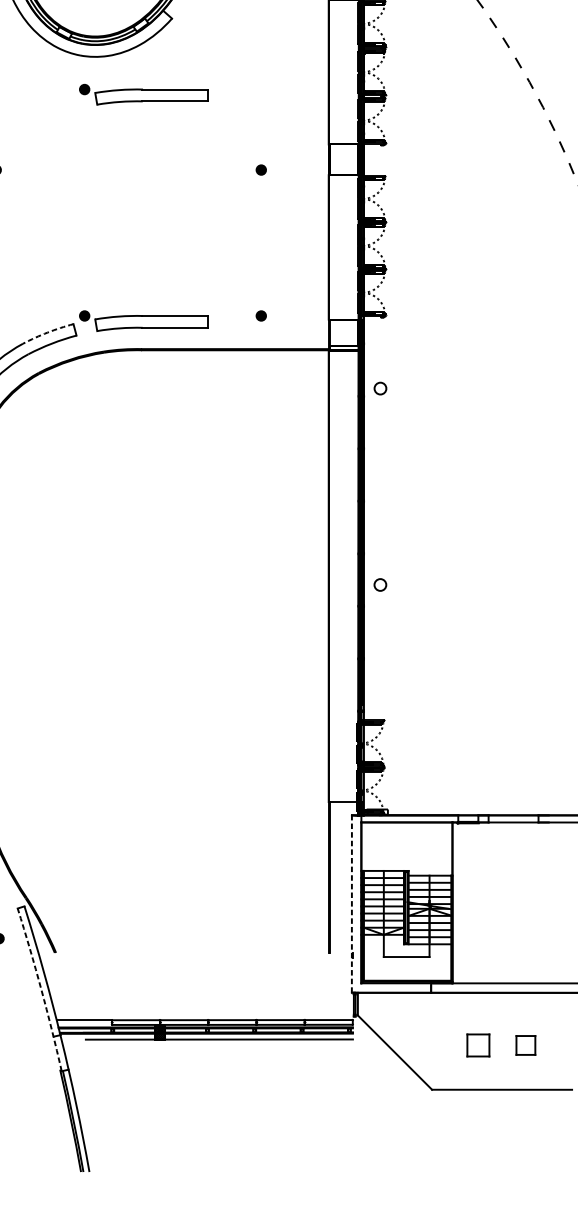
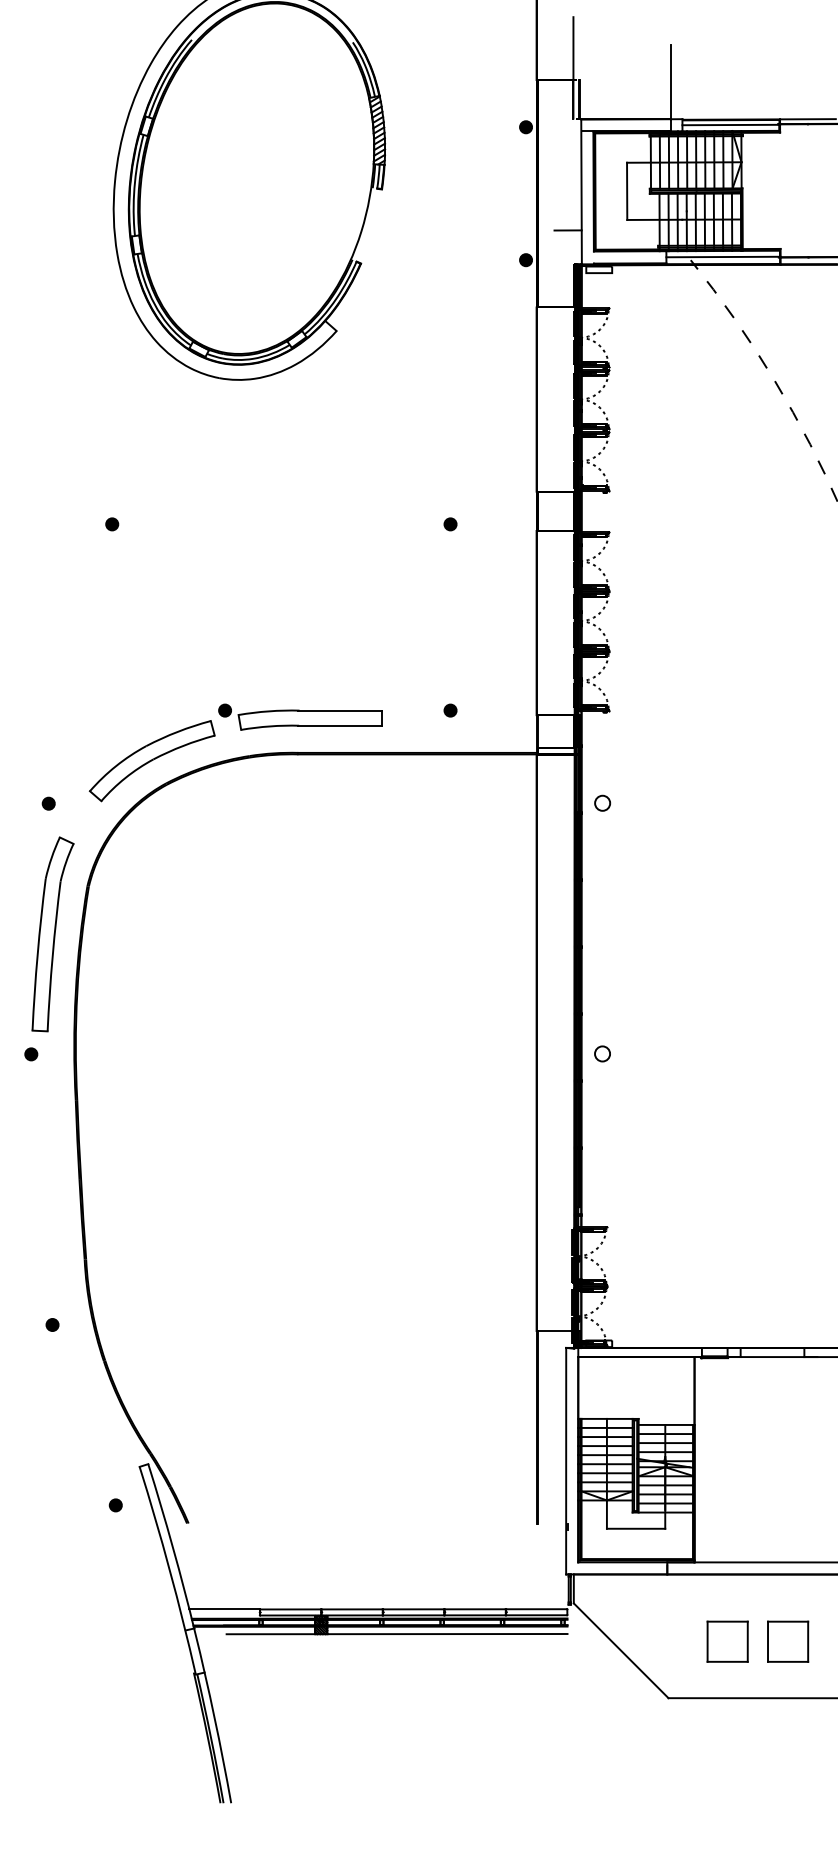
part: (143, 94) -> (300, 427), removed
arc: (47, 332) -> (177, 731), dashed -> solid
line: (352, 903) -> (566, 1460), dashed -> solid
arc: (41, 989) -> (169, 1570), dashed -> solid
part: (478, 1045) -> (727, 1641), size x1.43
part: (526, 1045) -> (788, 1641), size x1.67

